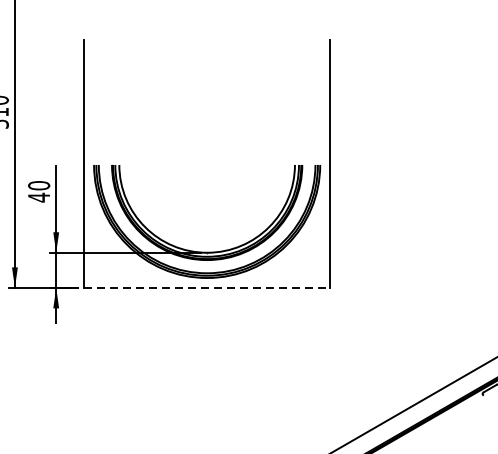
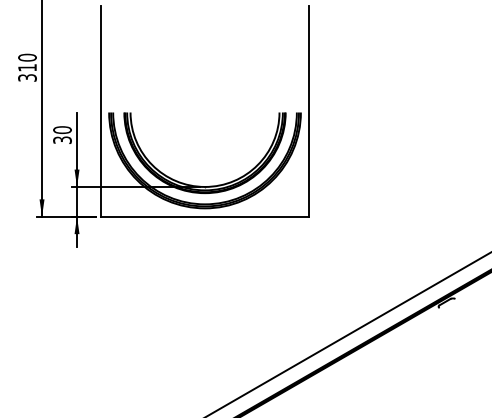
text: (39, 197) -> (62, 140), 40 -> 30
line: (207, 287) -> (205, 216), dashed -> solid

